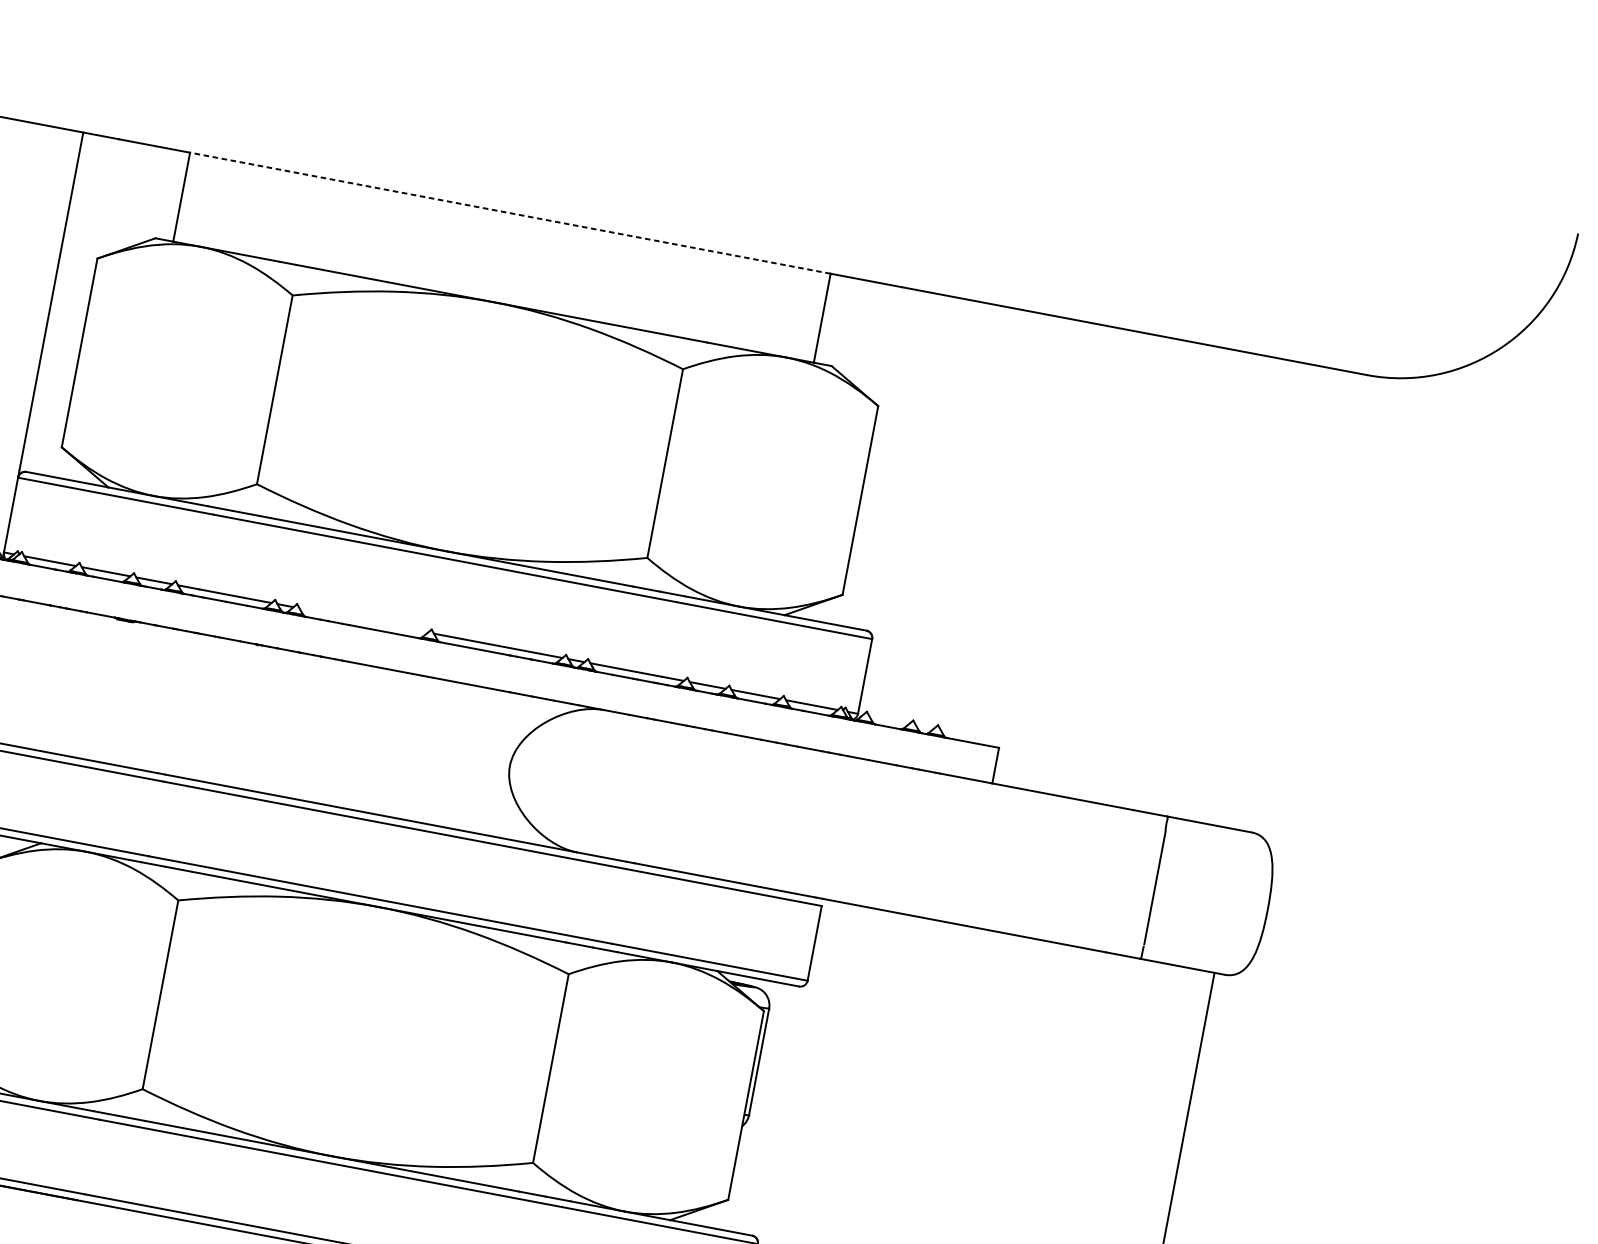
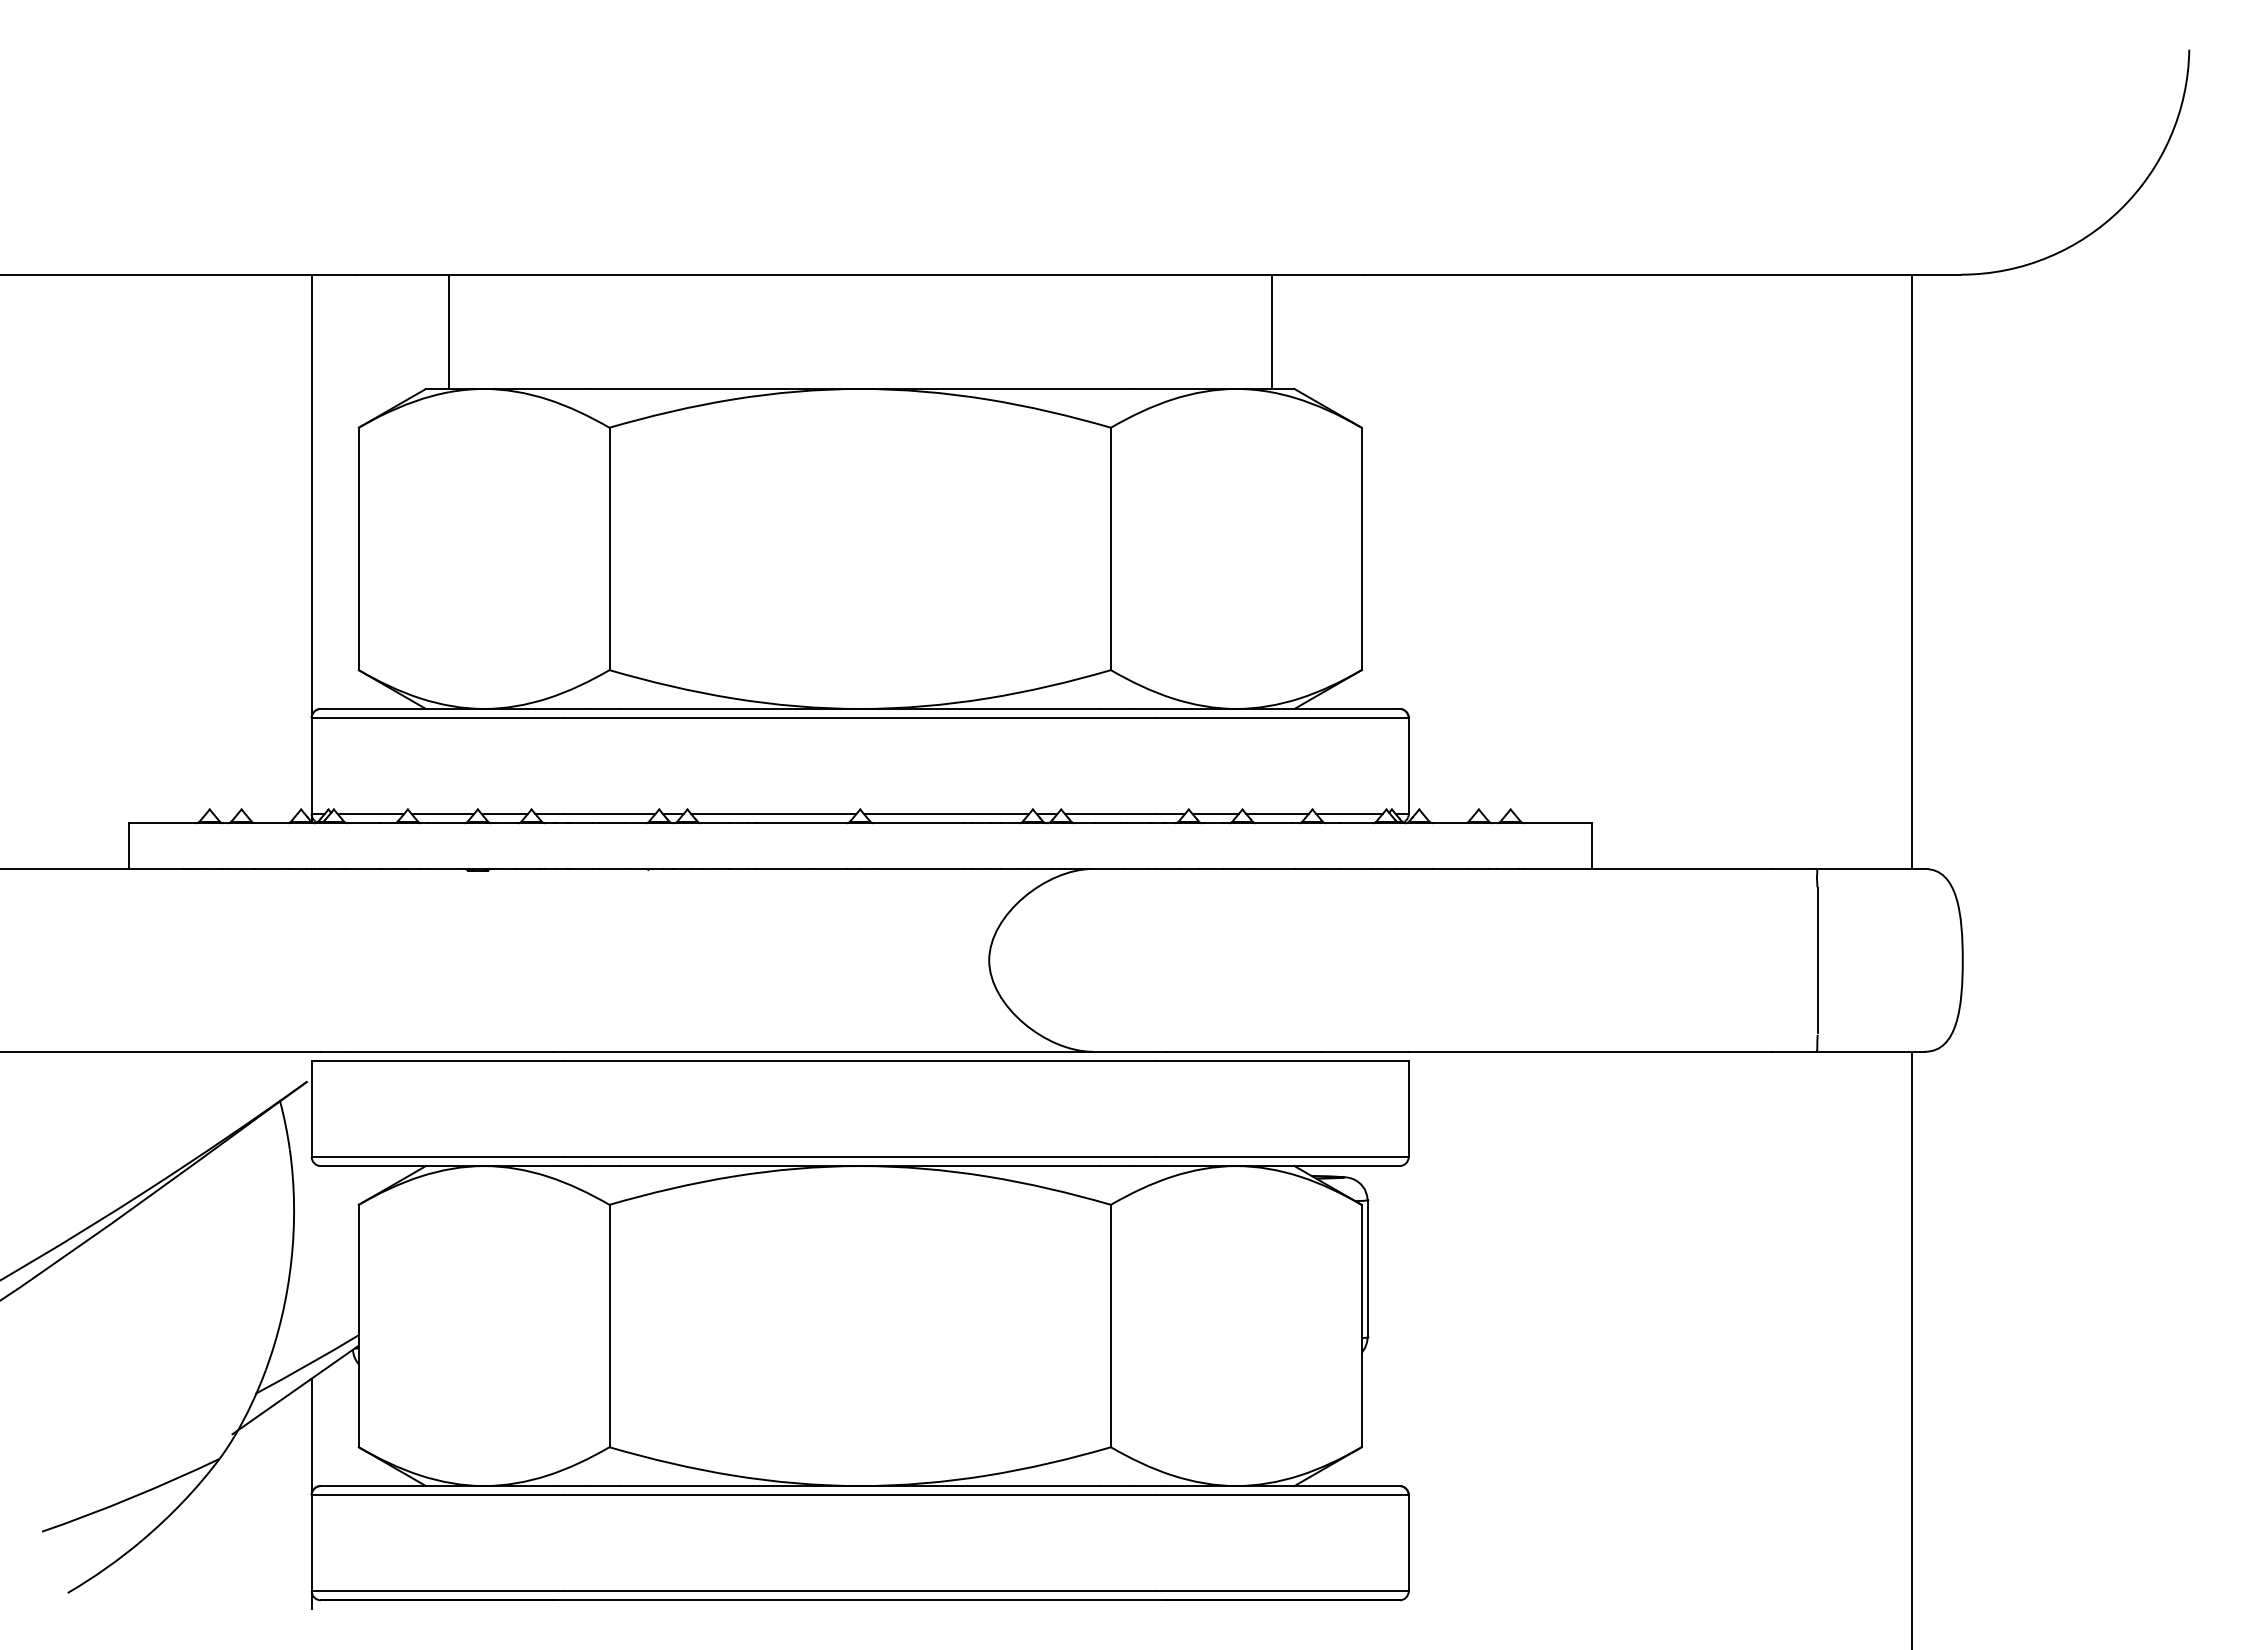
line: (509, 212) -> (859, 274), dashed -> solid
line: (1285, 598) -> (1911, 571), added
line: (363, 620) -> (773, 814), added

